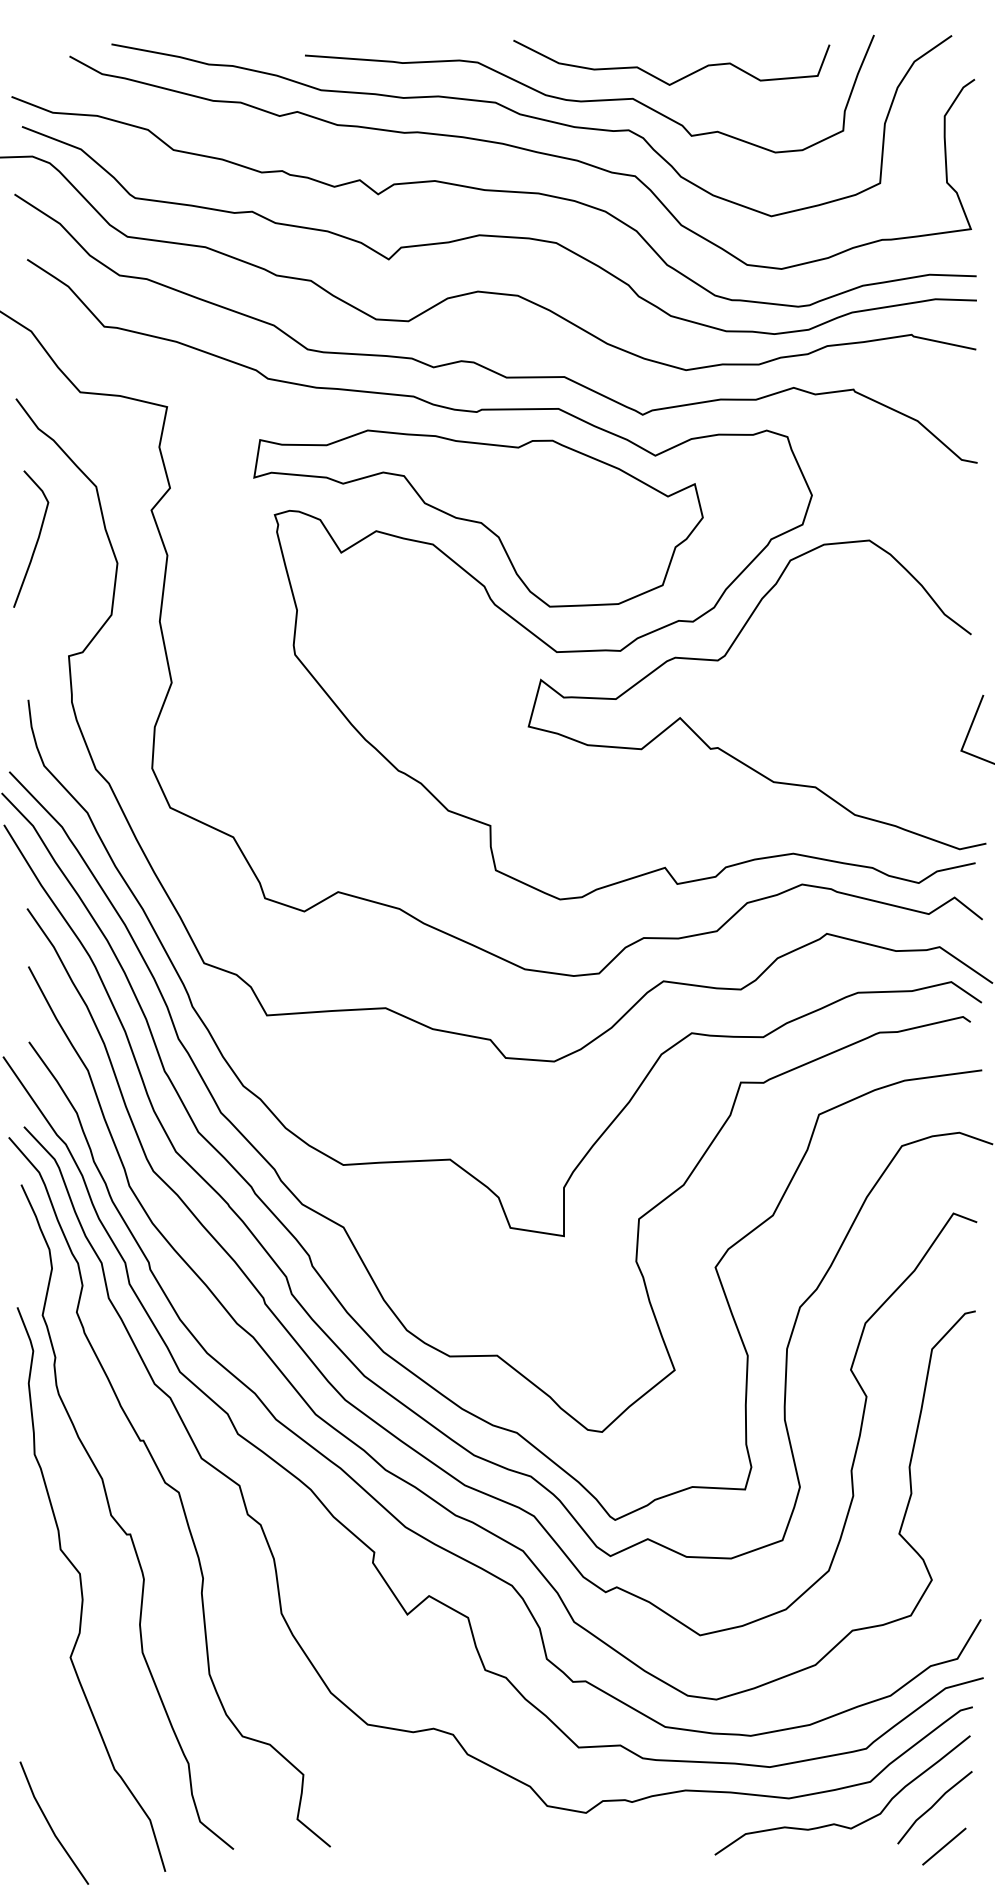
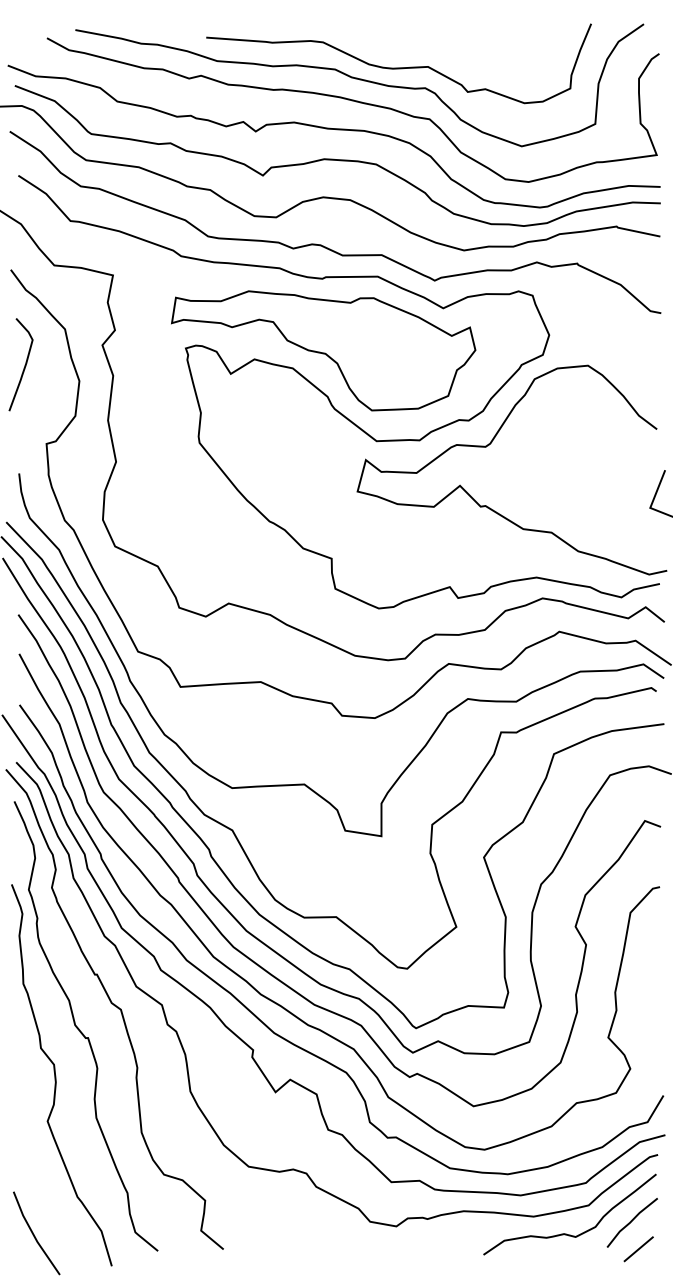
curve: (680, 77) -> (460, 52), removed

